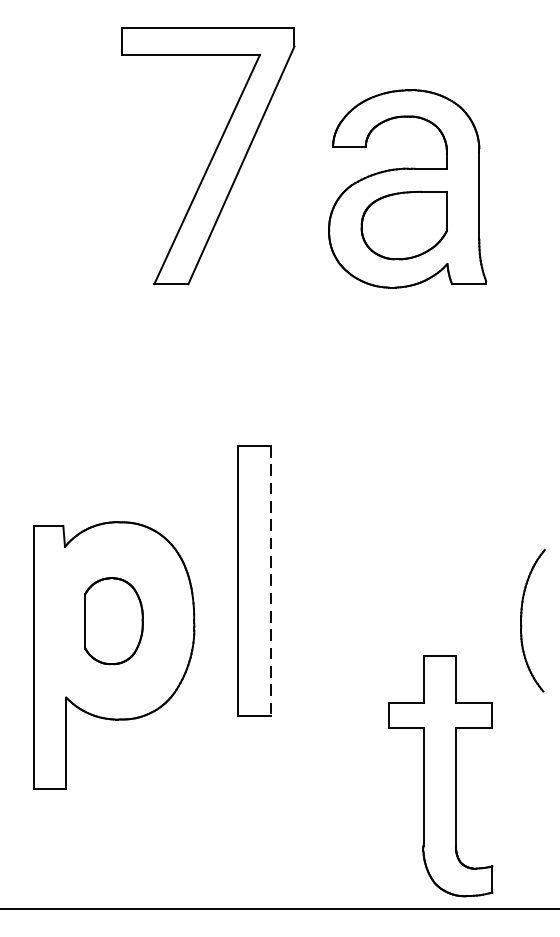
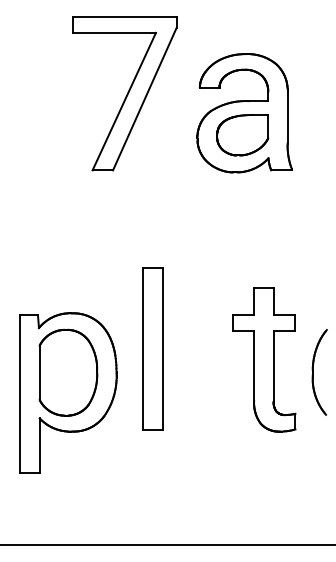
line: (270, 580) -> (162, 348), dashed -> solid
part: (114, 620) -> (68, 372), size x1.67
part: (440, 775) -> (264, 359), moved

